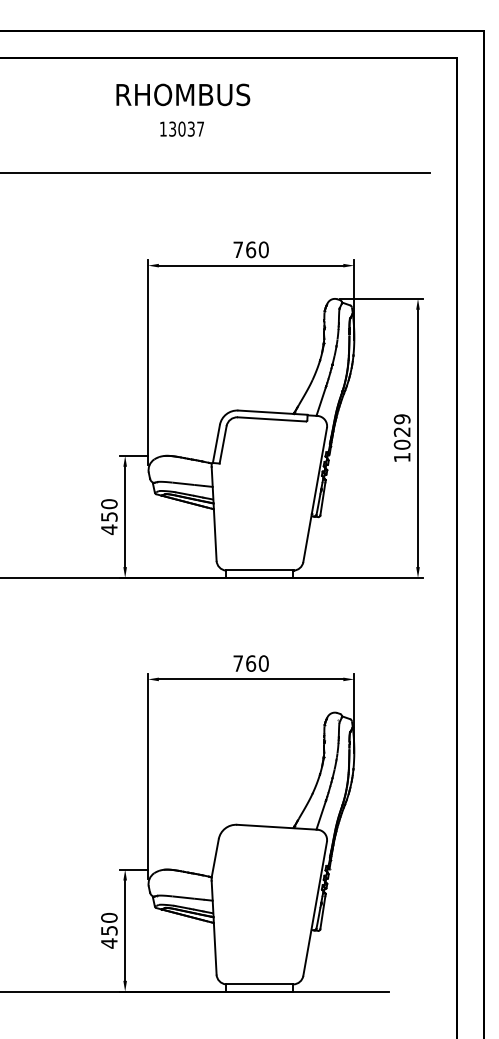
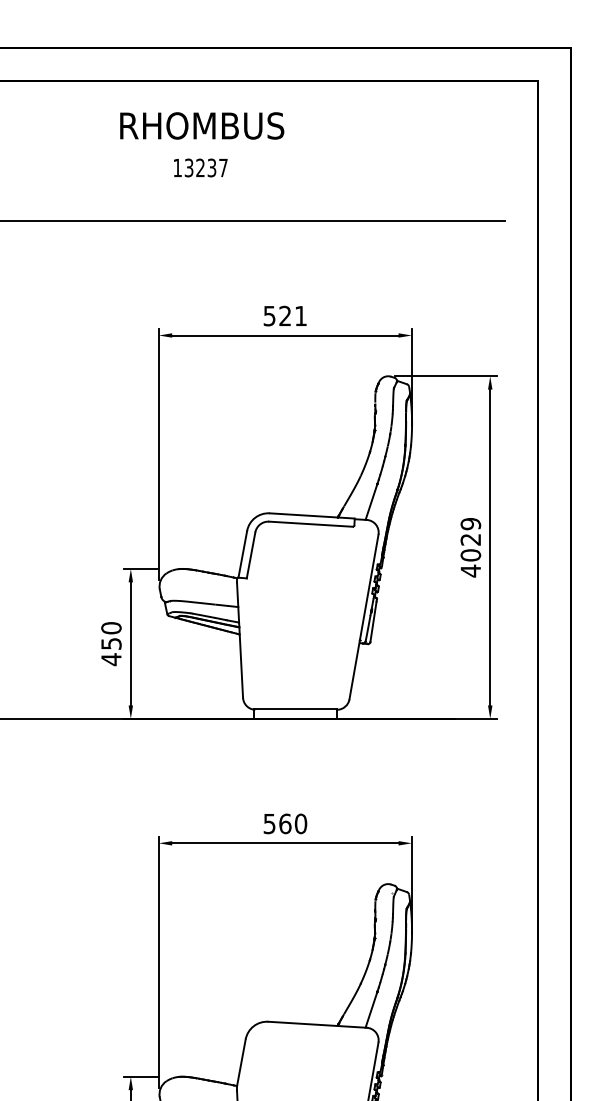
text: (181, 128) -> (199, 167), 13037 -> 13237
text: (250, 249) -> (284, 315), 760 -> 521
text: (402, 457) -> (471, 570), 1029 -> 4029
text: (237, 663) -> (268, 823), 760 -> 560

